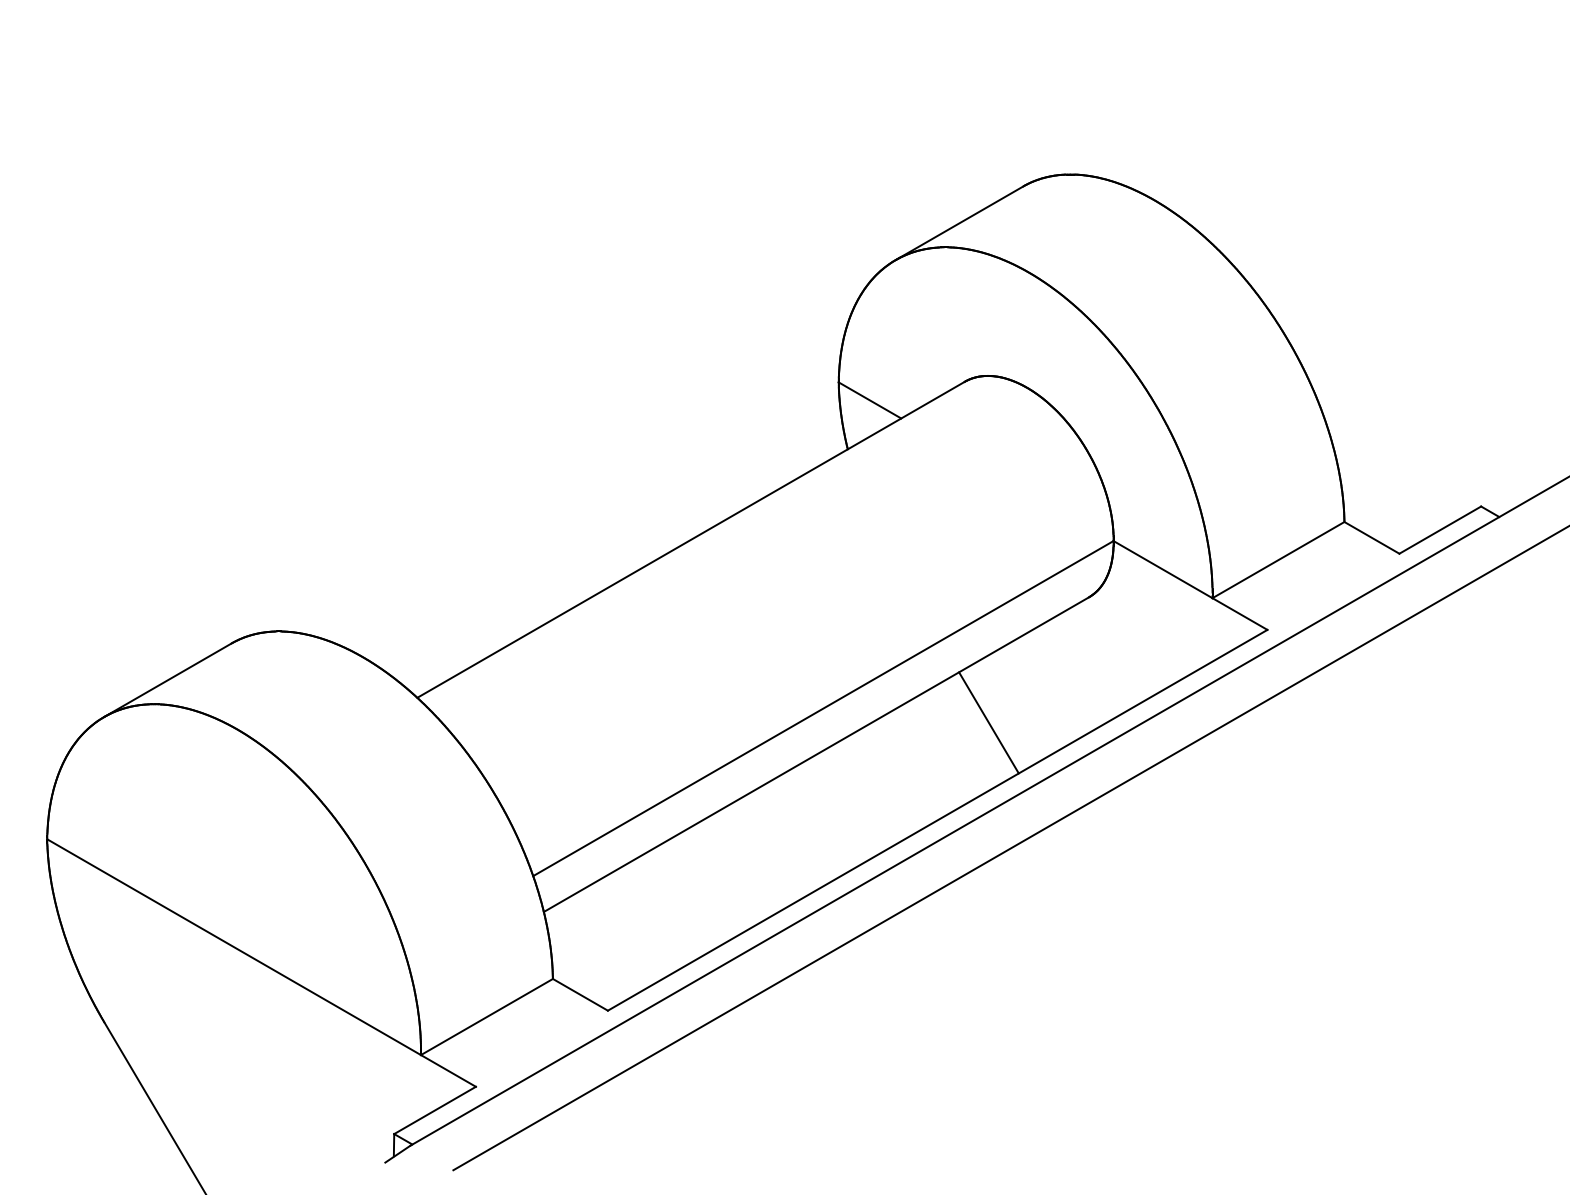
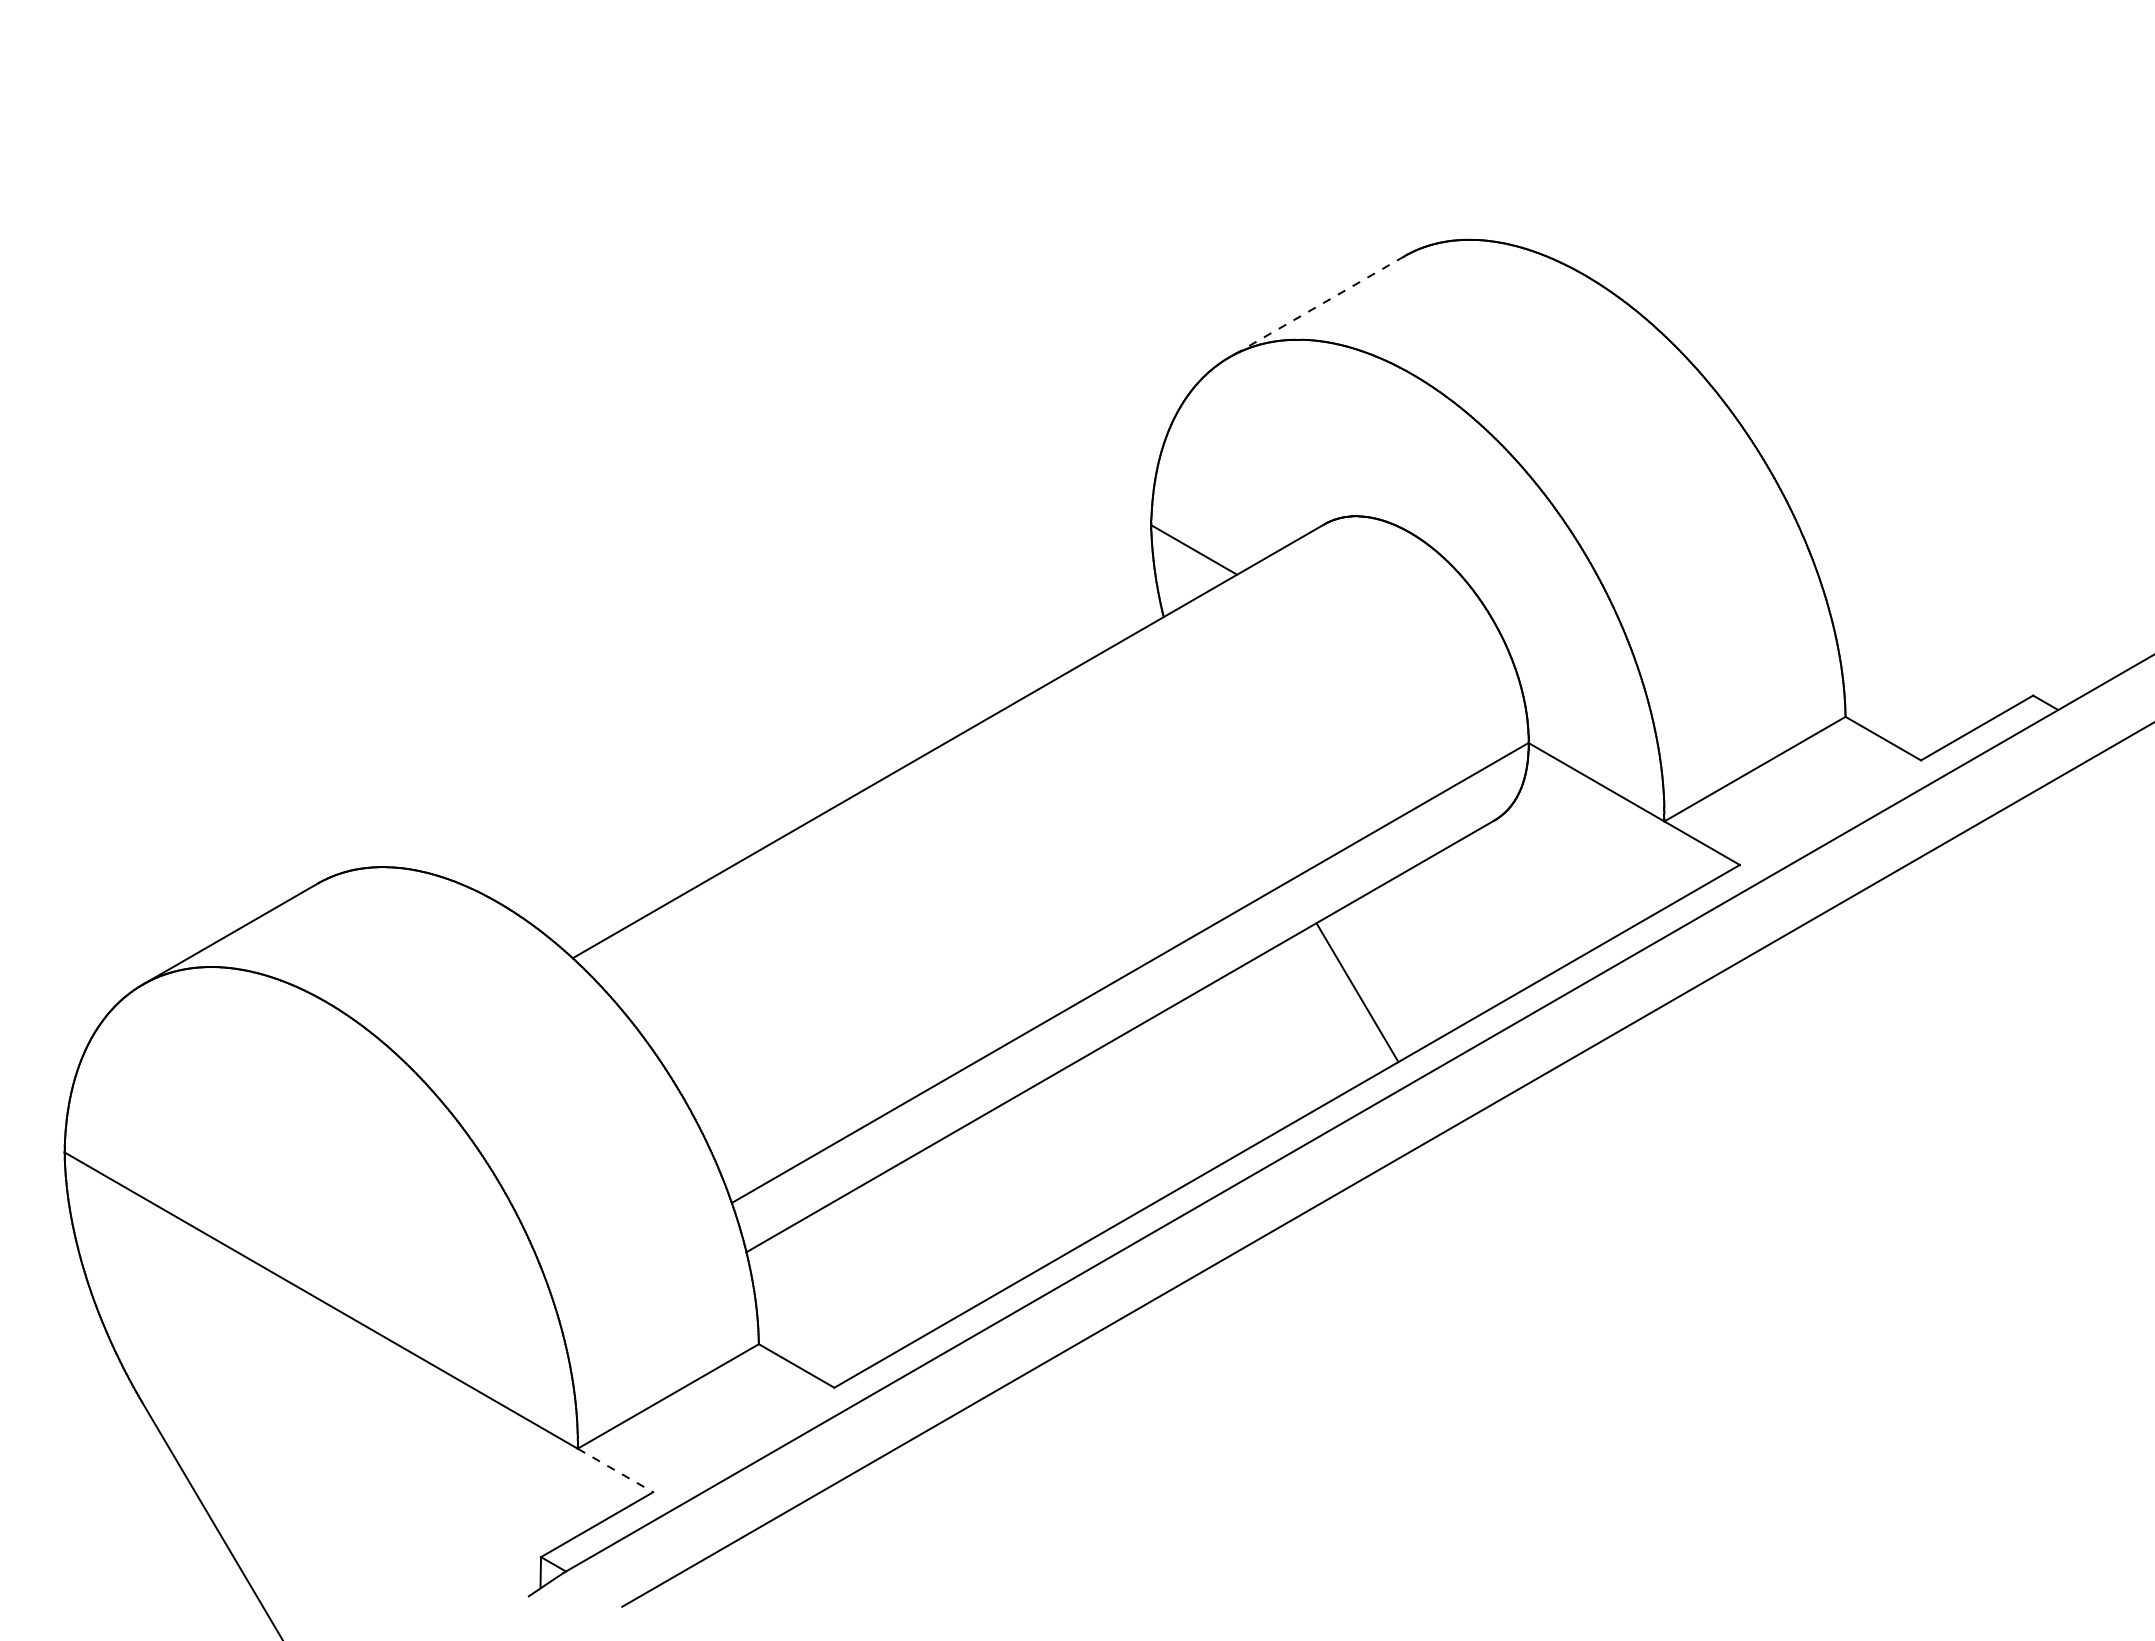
line: (959, 223) -> (1317, 306), solid -> dashed
line: (448, 1070) -> (615, 1470), solid -> dashed

